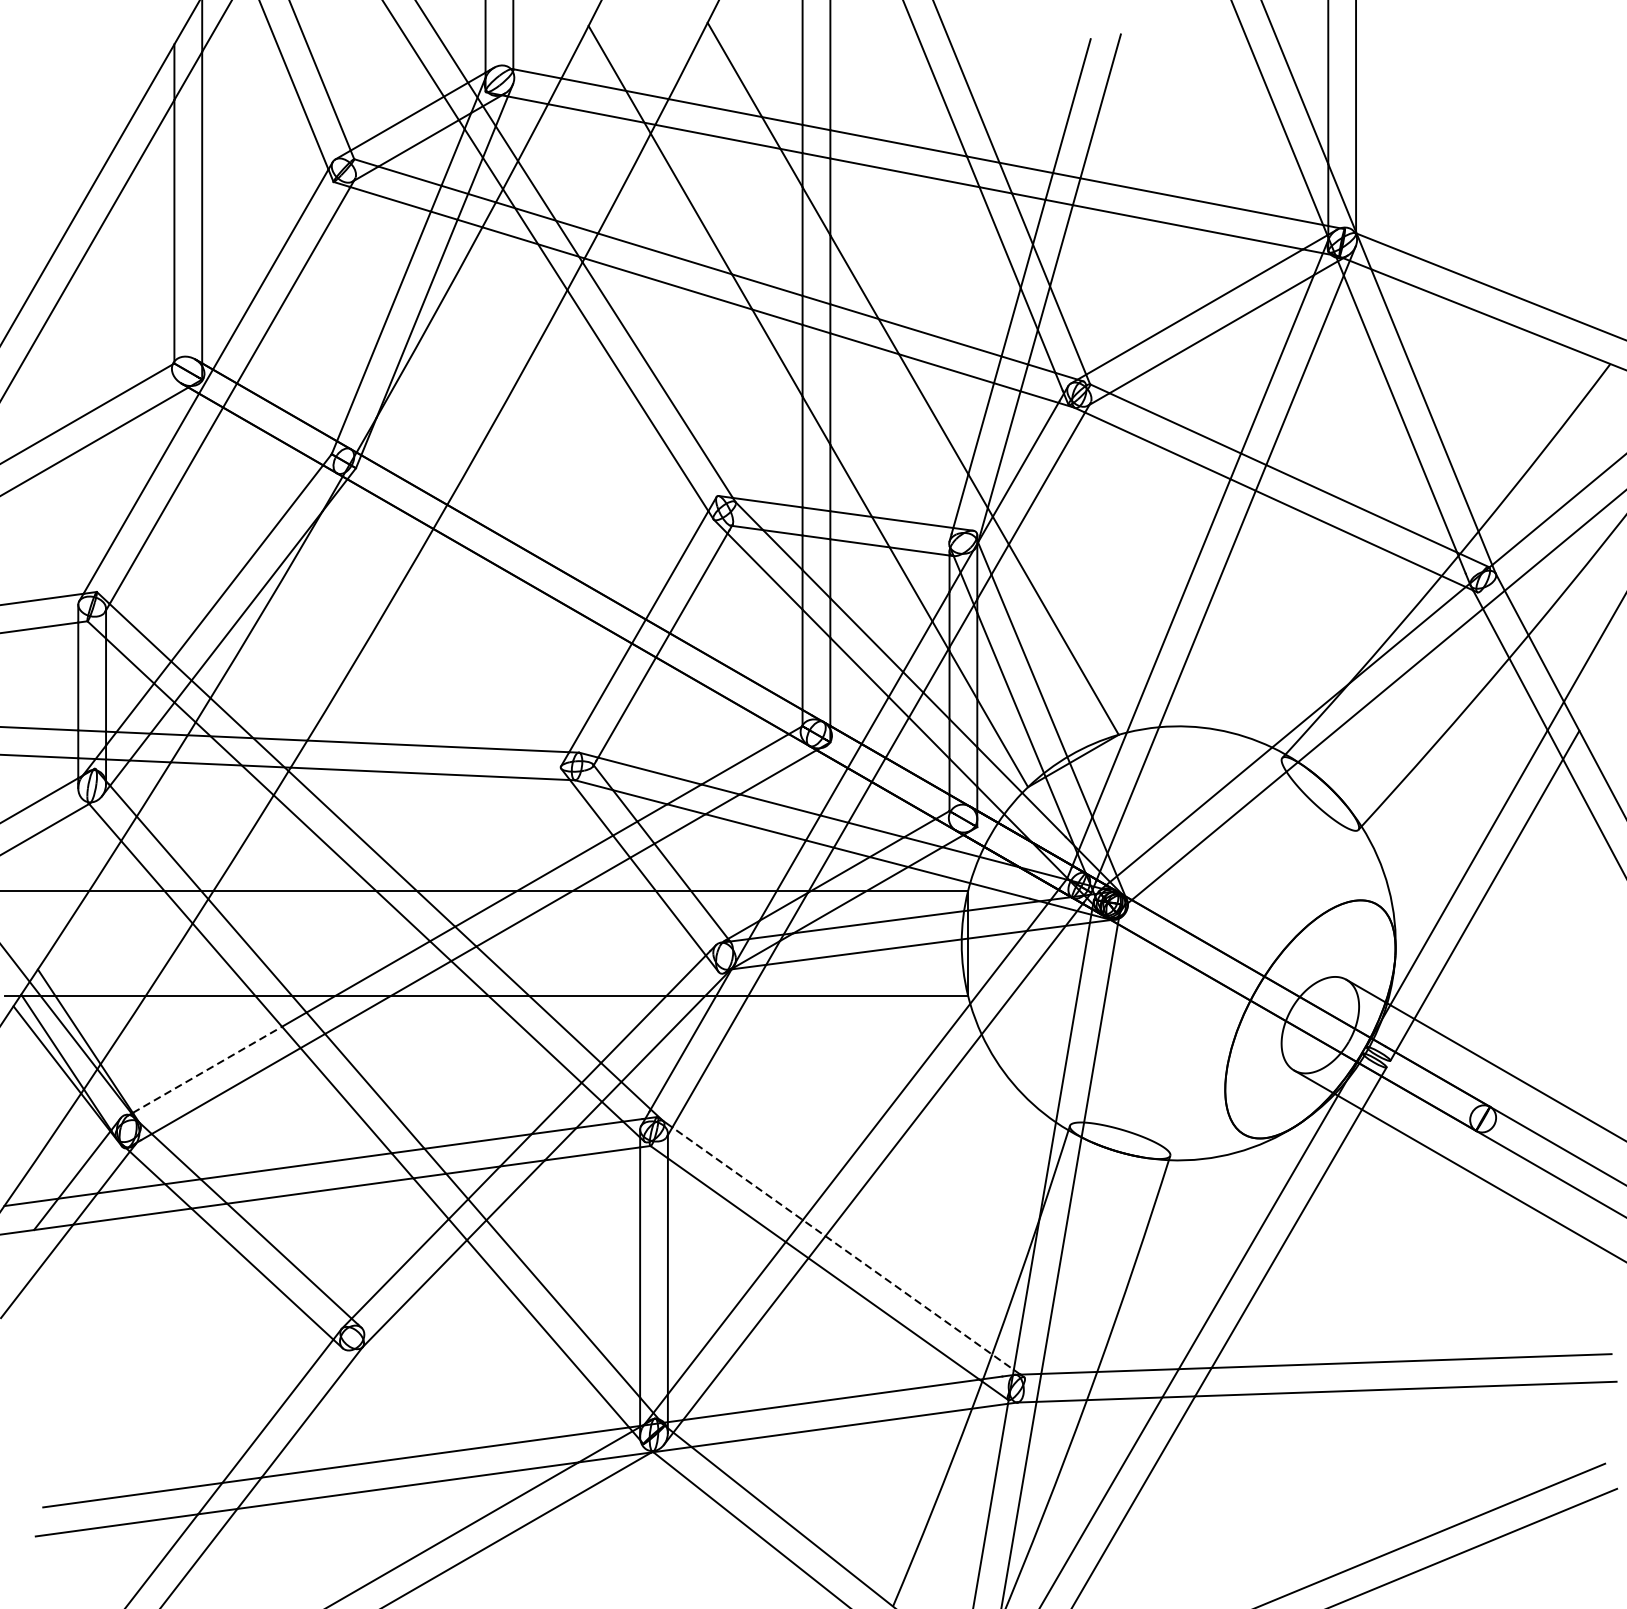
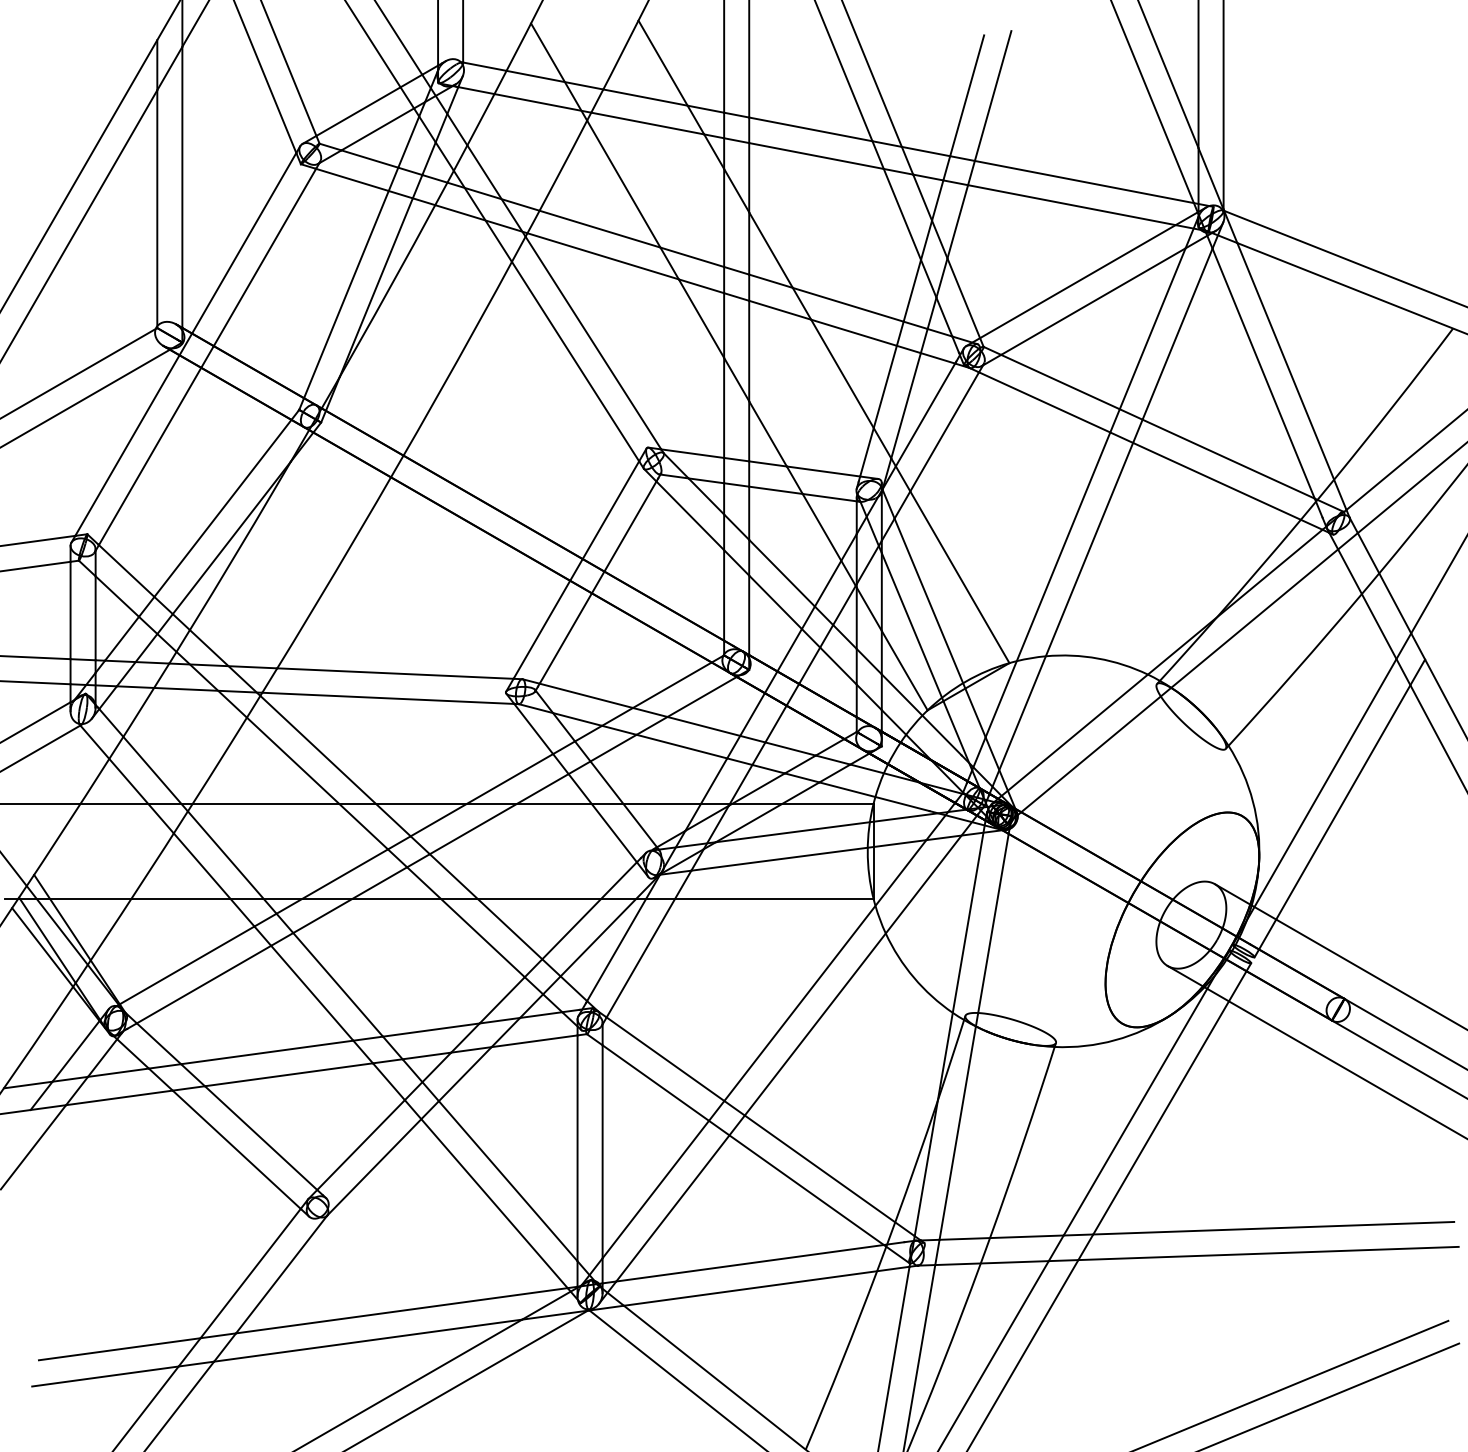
line: (207, 1069) -> (187, 965), dashed -> solid
line: (846, 1250) -> (763, 1128), dashed -> solid

